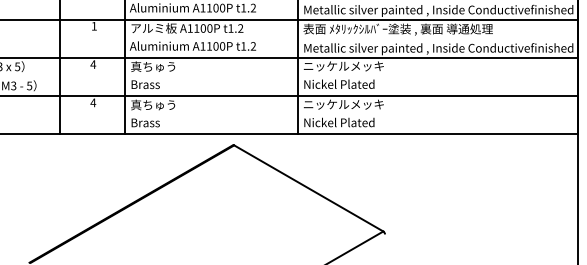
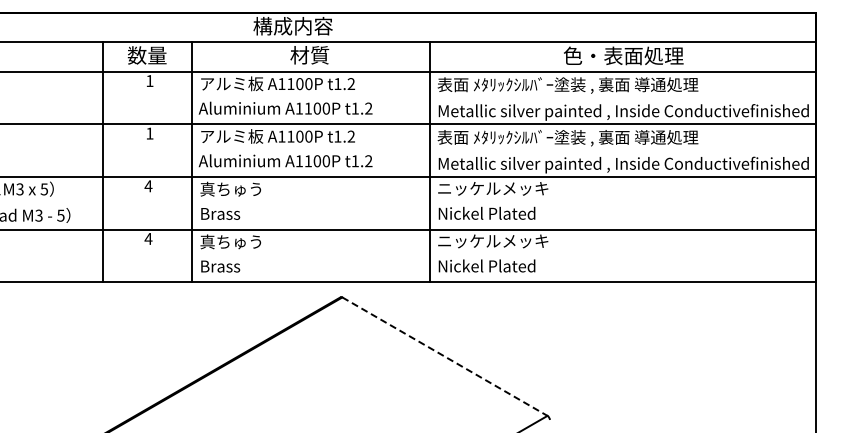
line: (309, 188) -> (445, 356), solid -> dashed

